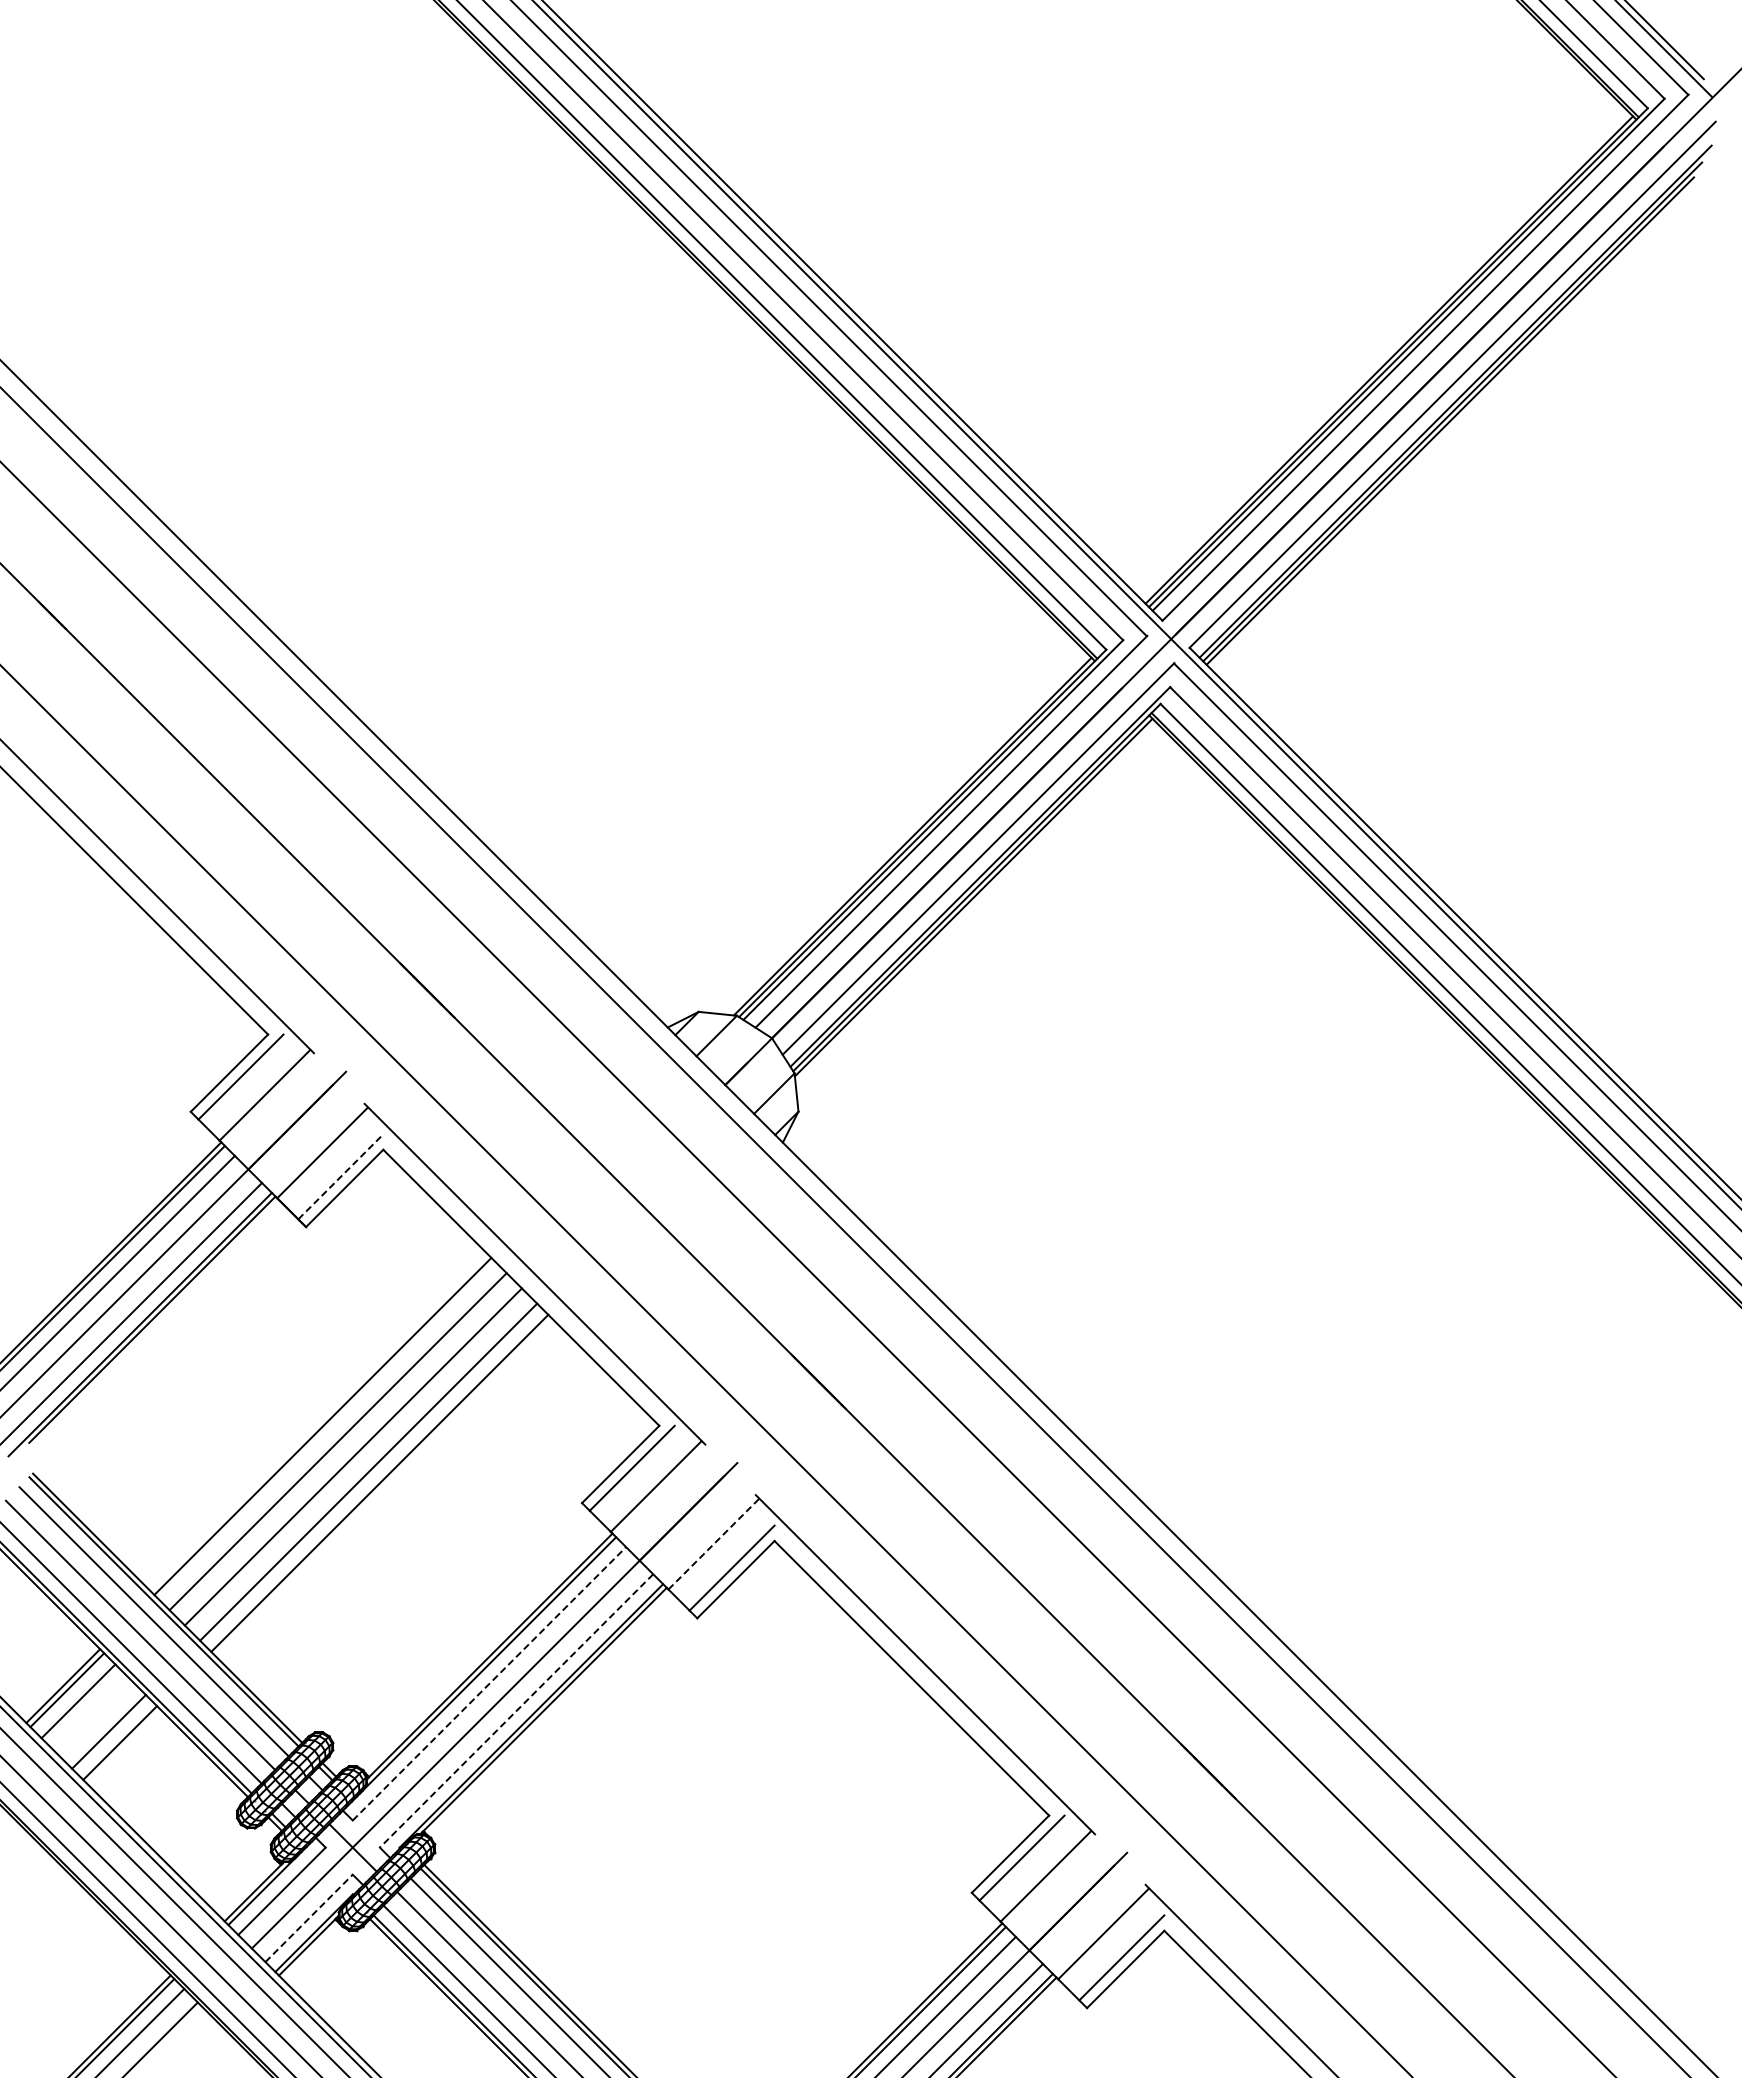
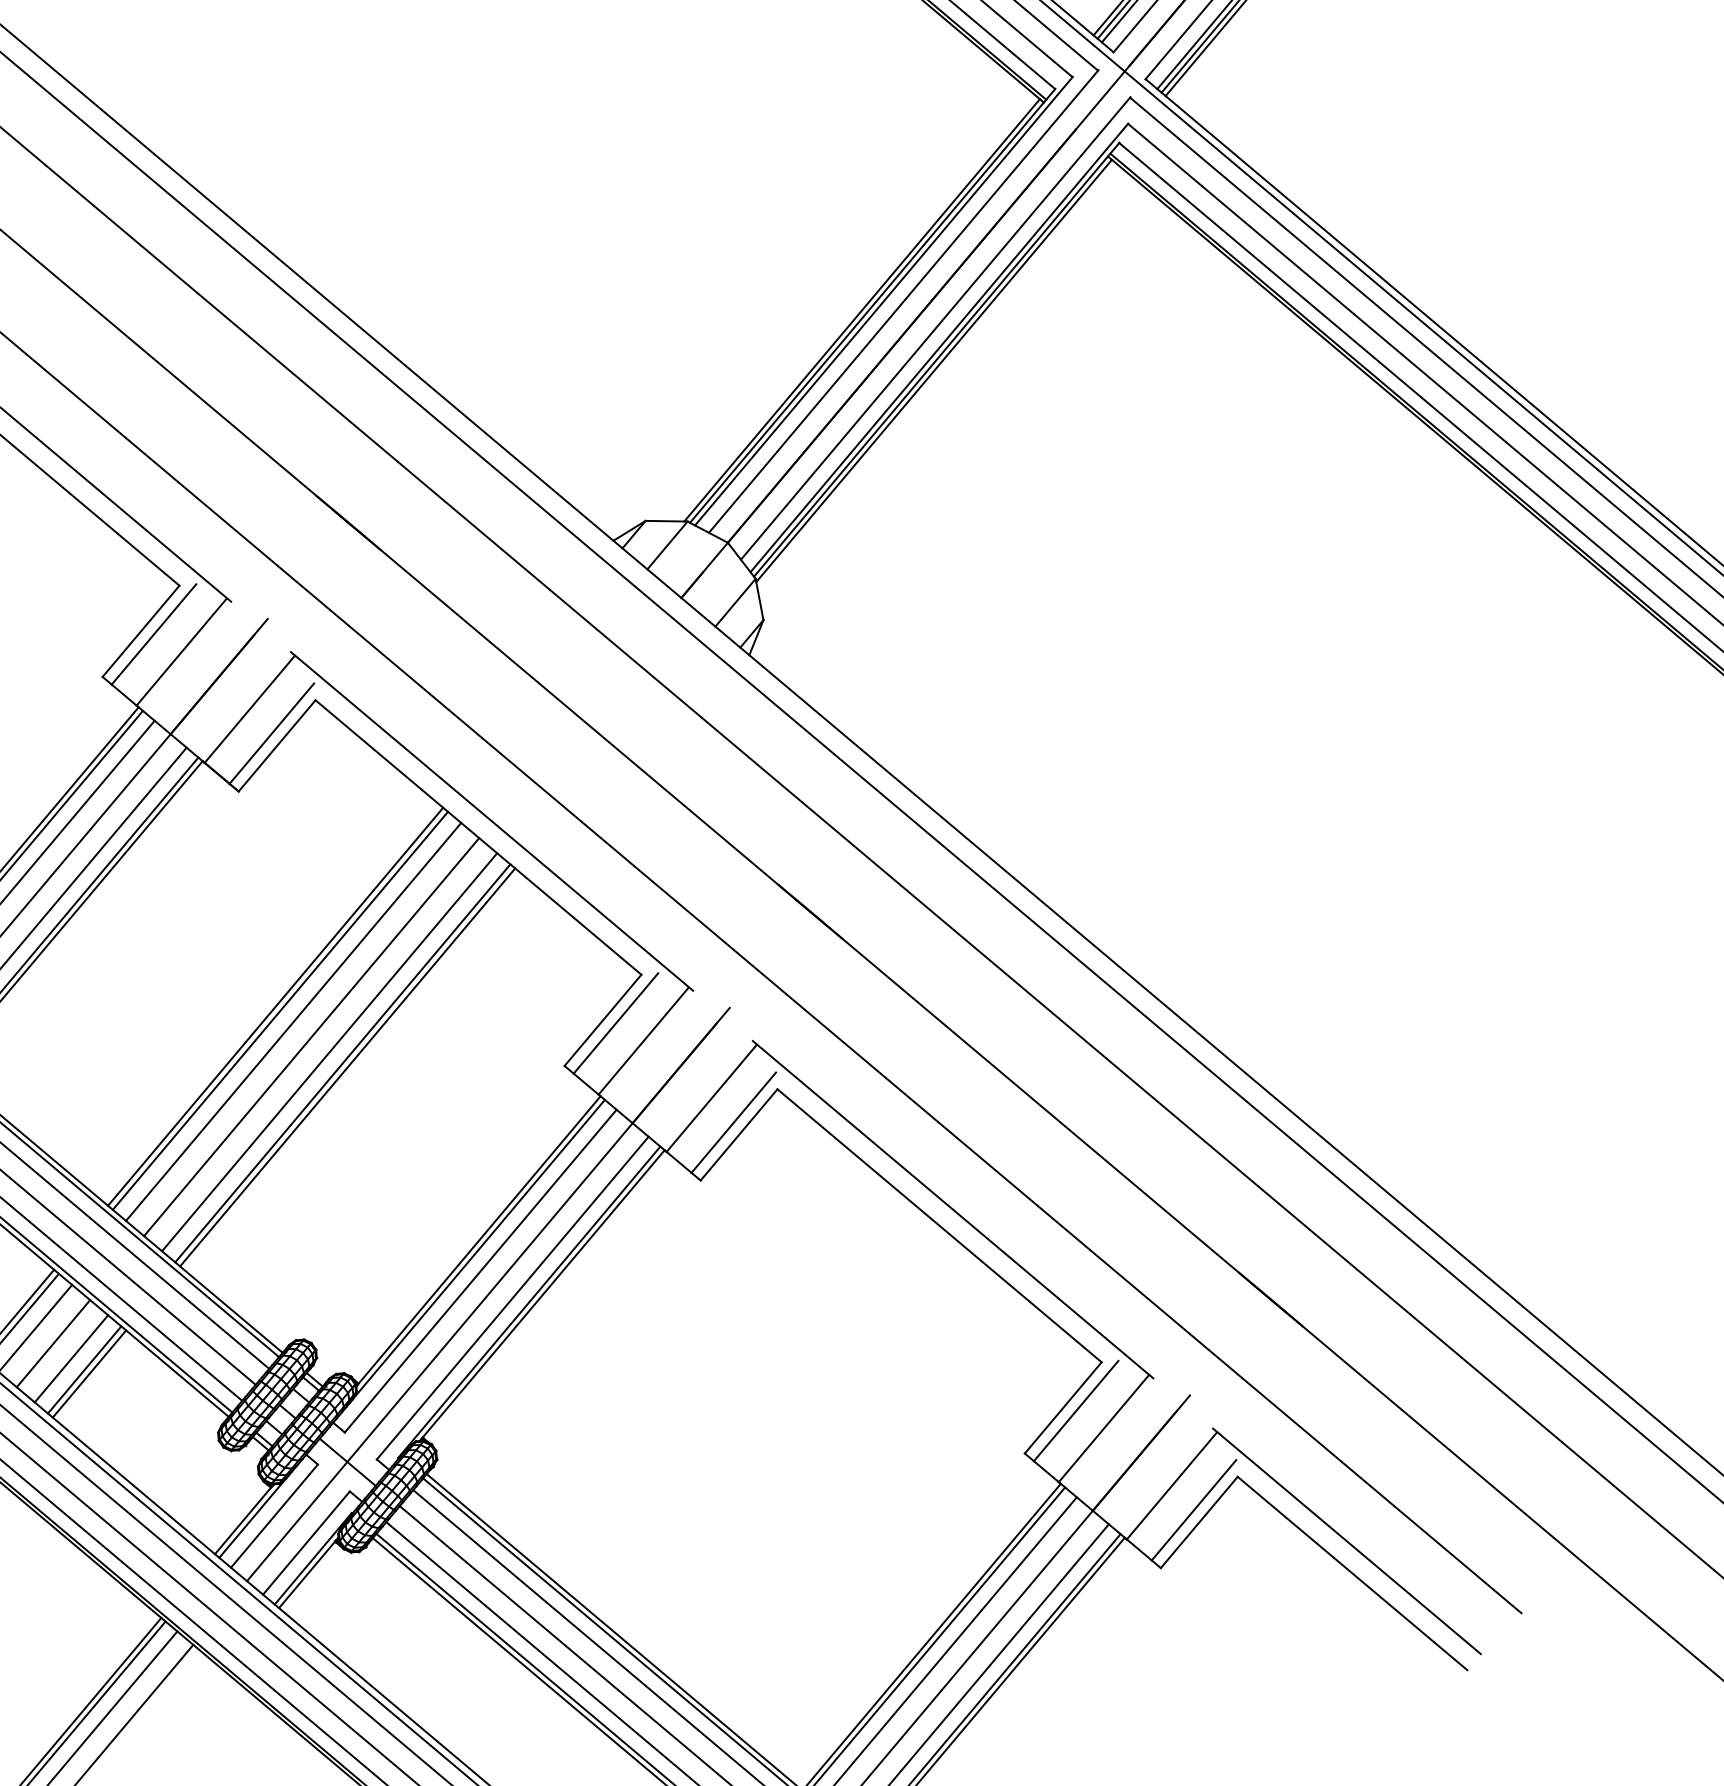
line: (341, 1176) -> (272, 733), dashed -> solid
line: (326, 1430) -> (279, 1010), added
line: (383, 1487) -> (347, 1067), added
line: (714, 1543) -> (712, 1097), dashed -> solid
line: (489, 1683) -> (480, 1270), dashed -> solid
line: (516, 1711) -> (512, 1298), dashed -> solid
line: (93, 1716) -> (53, 1343), added
line: (124, 1747) -> (89, 1374), added
line: (309, 1918) -> (306, 1543), dashed -> solid

